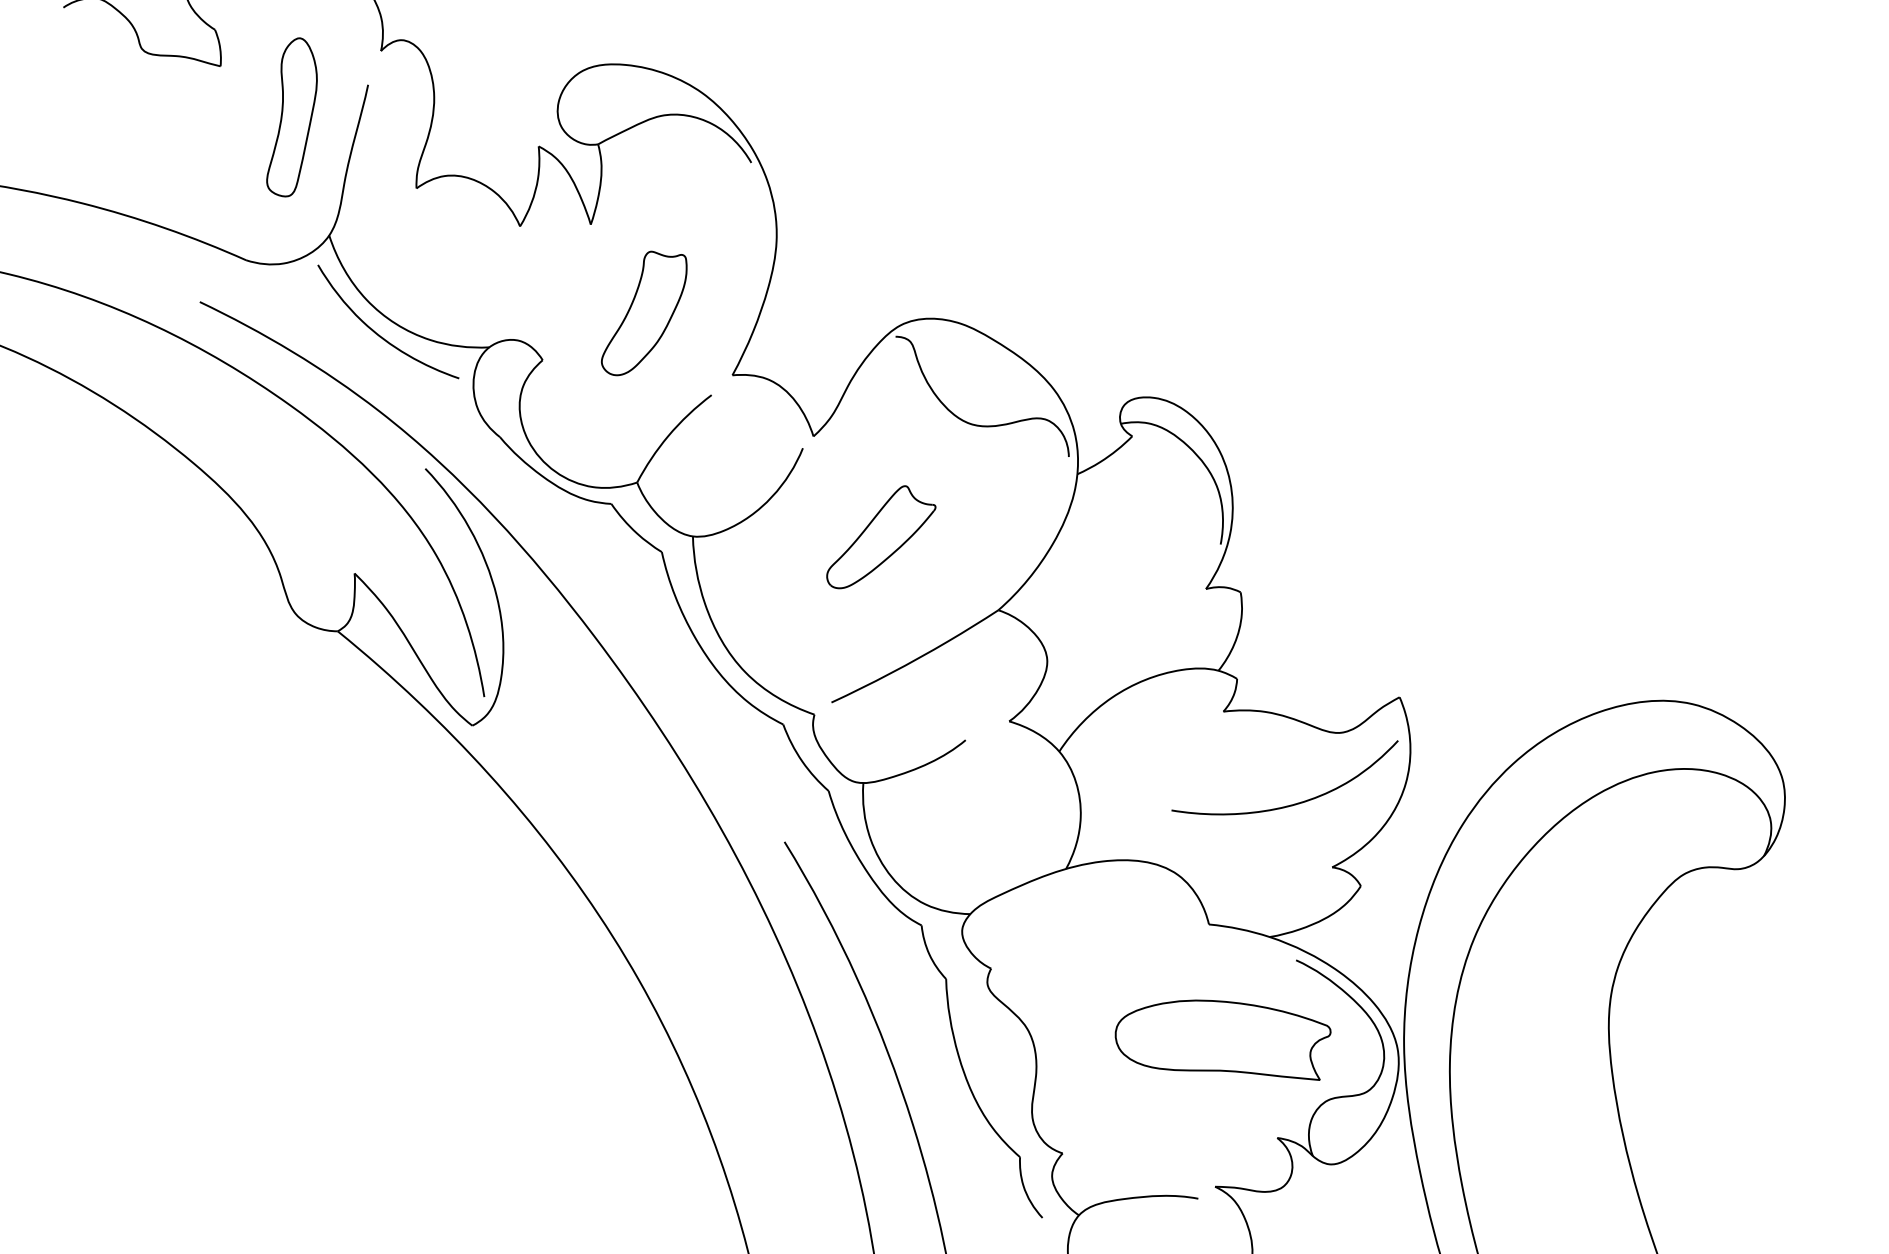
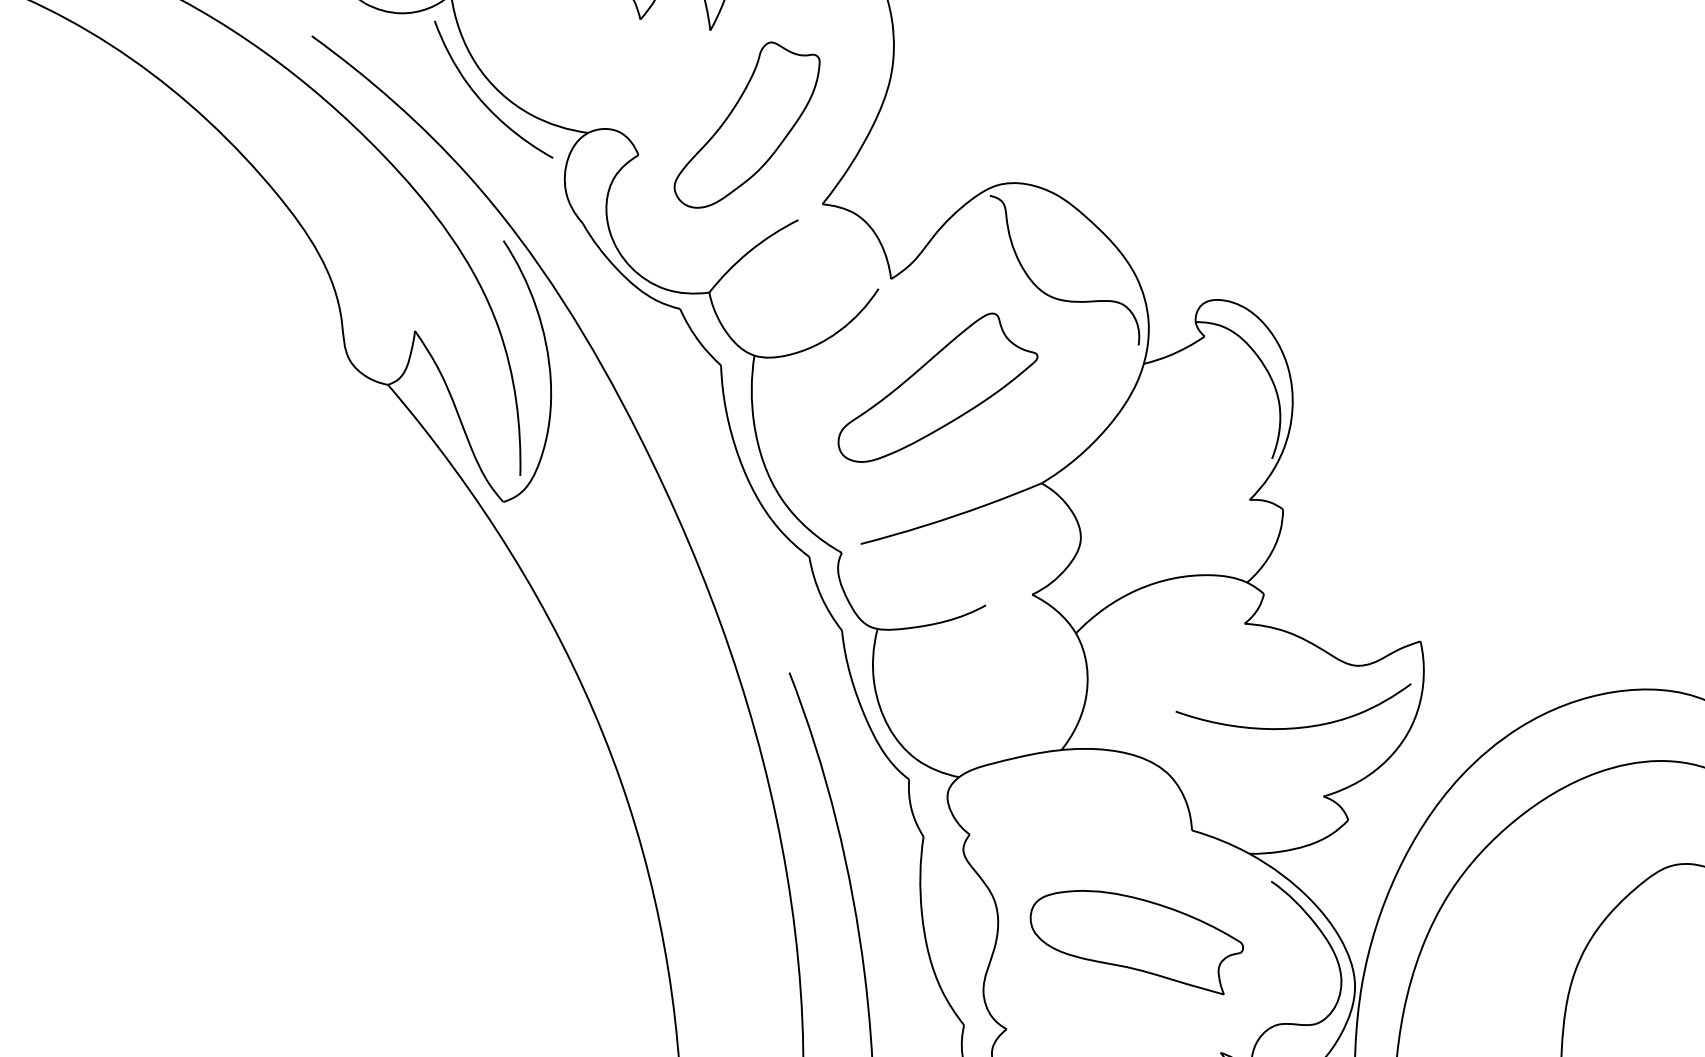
part: (643, 313) -> (746, 127), size x1.43
part: (881, 537) -> (939, 390), size x1.67
part: (1222, 1039) -> (1135, 937), moved

